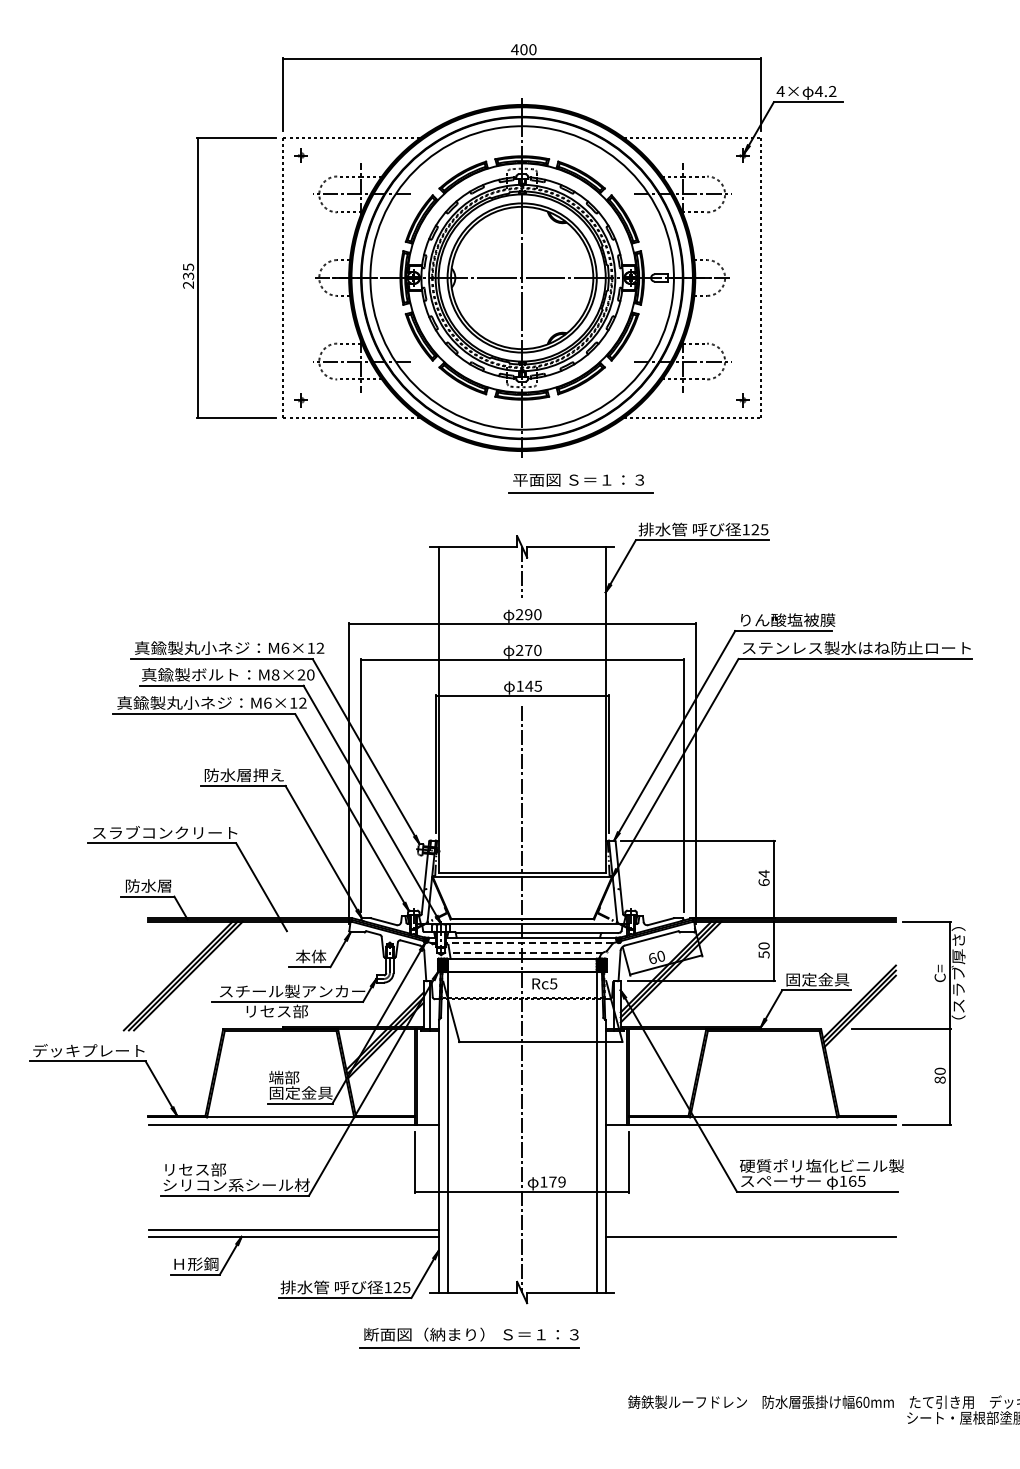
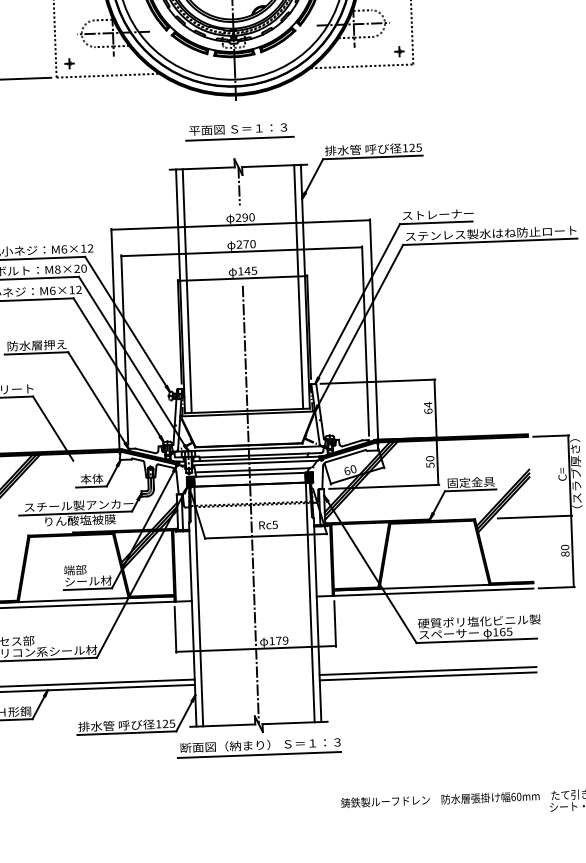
part: (580, 483) -> (239, 131), moved
text: (787, 619) -> (438, 214), りん酸塩被膜 -> ストレーナー
line: (447, 709) -> (187, 290), added
line: (596, 709) -> (298, 286), added
line: (529, 943) -> (254, 463), dashed -> solid
line: (526, 952) -> (252, 470), dashed -> solid
text: (544, 983) -> (268, 524), moved
text: (293, 1011) -> (80, 520), リセス部 -> りん酸塩被膜
text: (300, 1092) -> (87, 580), 固定金具 -> シール材
line: (750, 1229) -> (427, 670), added
part: (469, 1337) -> (259, 747), moved

